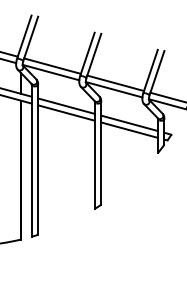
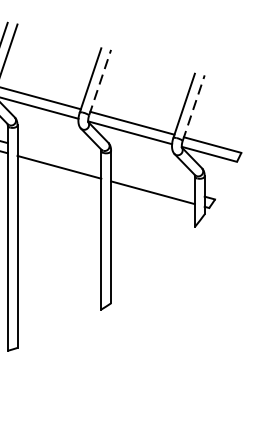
line: (94, 55) -> (101, 82), solid -> dashed
line: (157, 72) -> (194, 107), solid -> dashed
line: (66, 105) -> (59, 156), removed
line: (129, 123) -> (152, 182), removed

